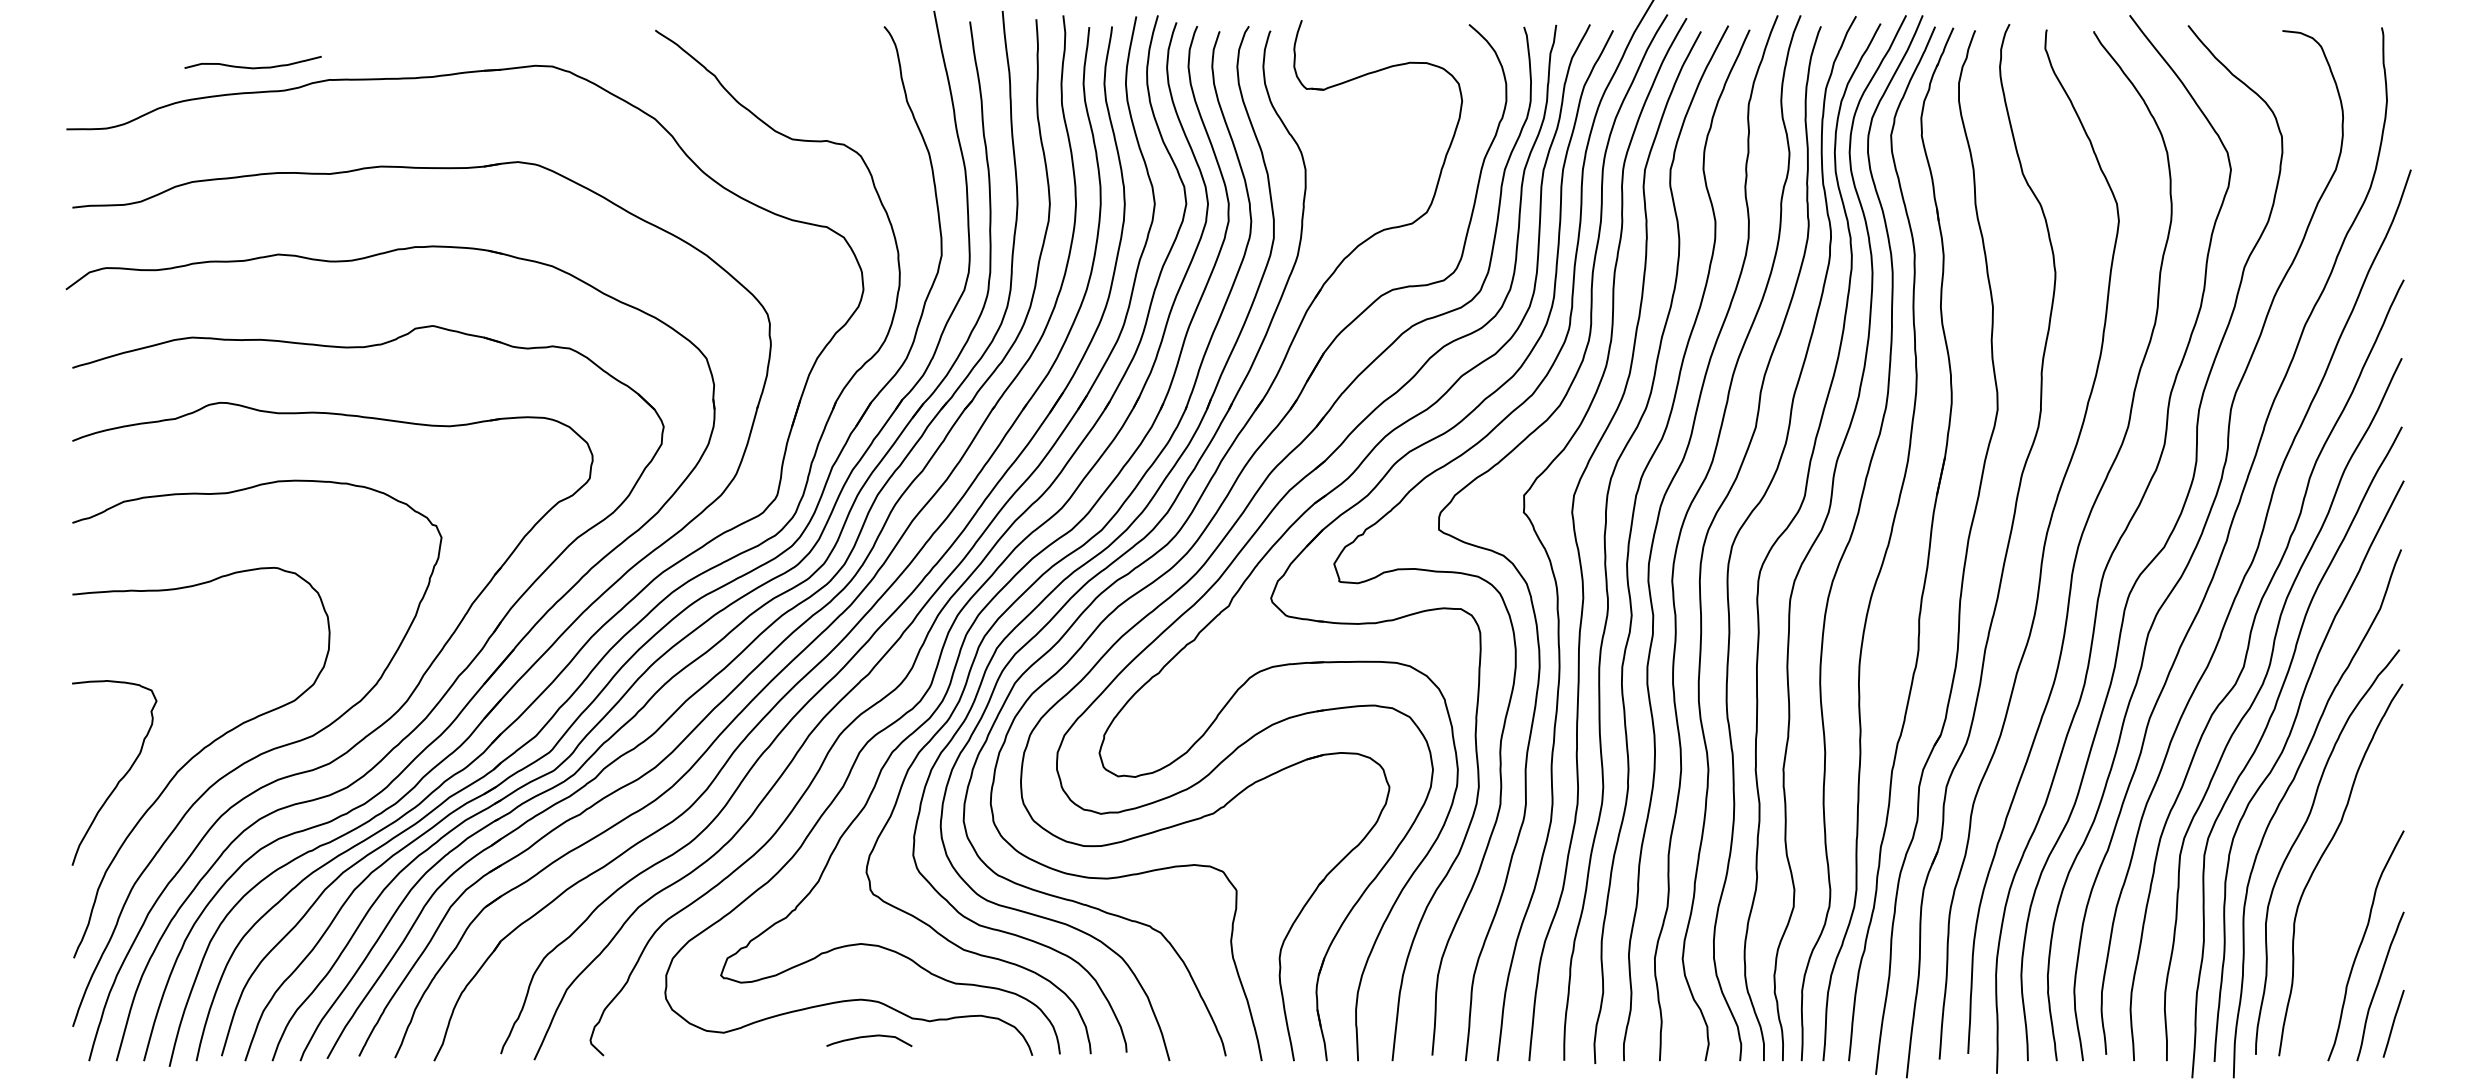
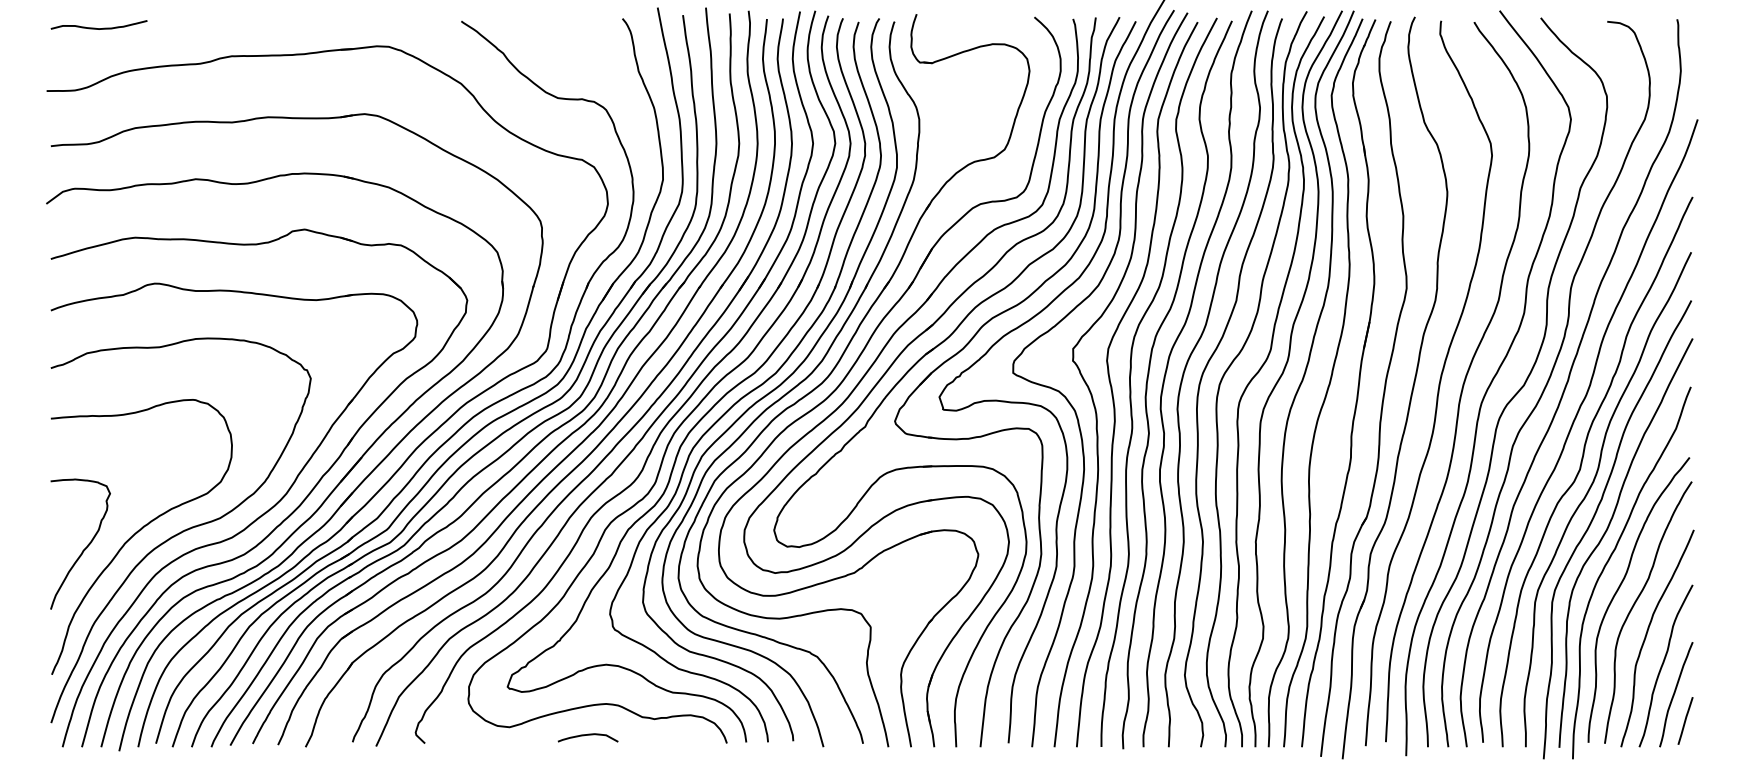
curve: (252, 67) -> (98, 28), moved
curve: (2339, 901) -> (1647, 634), added
curve: (868, 1037) -> (587, 735), moved

